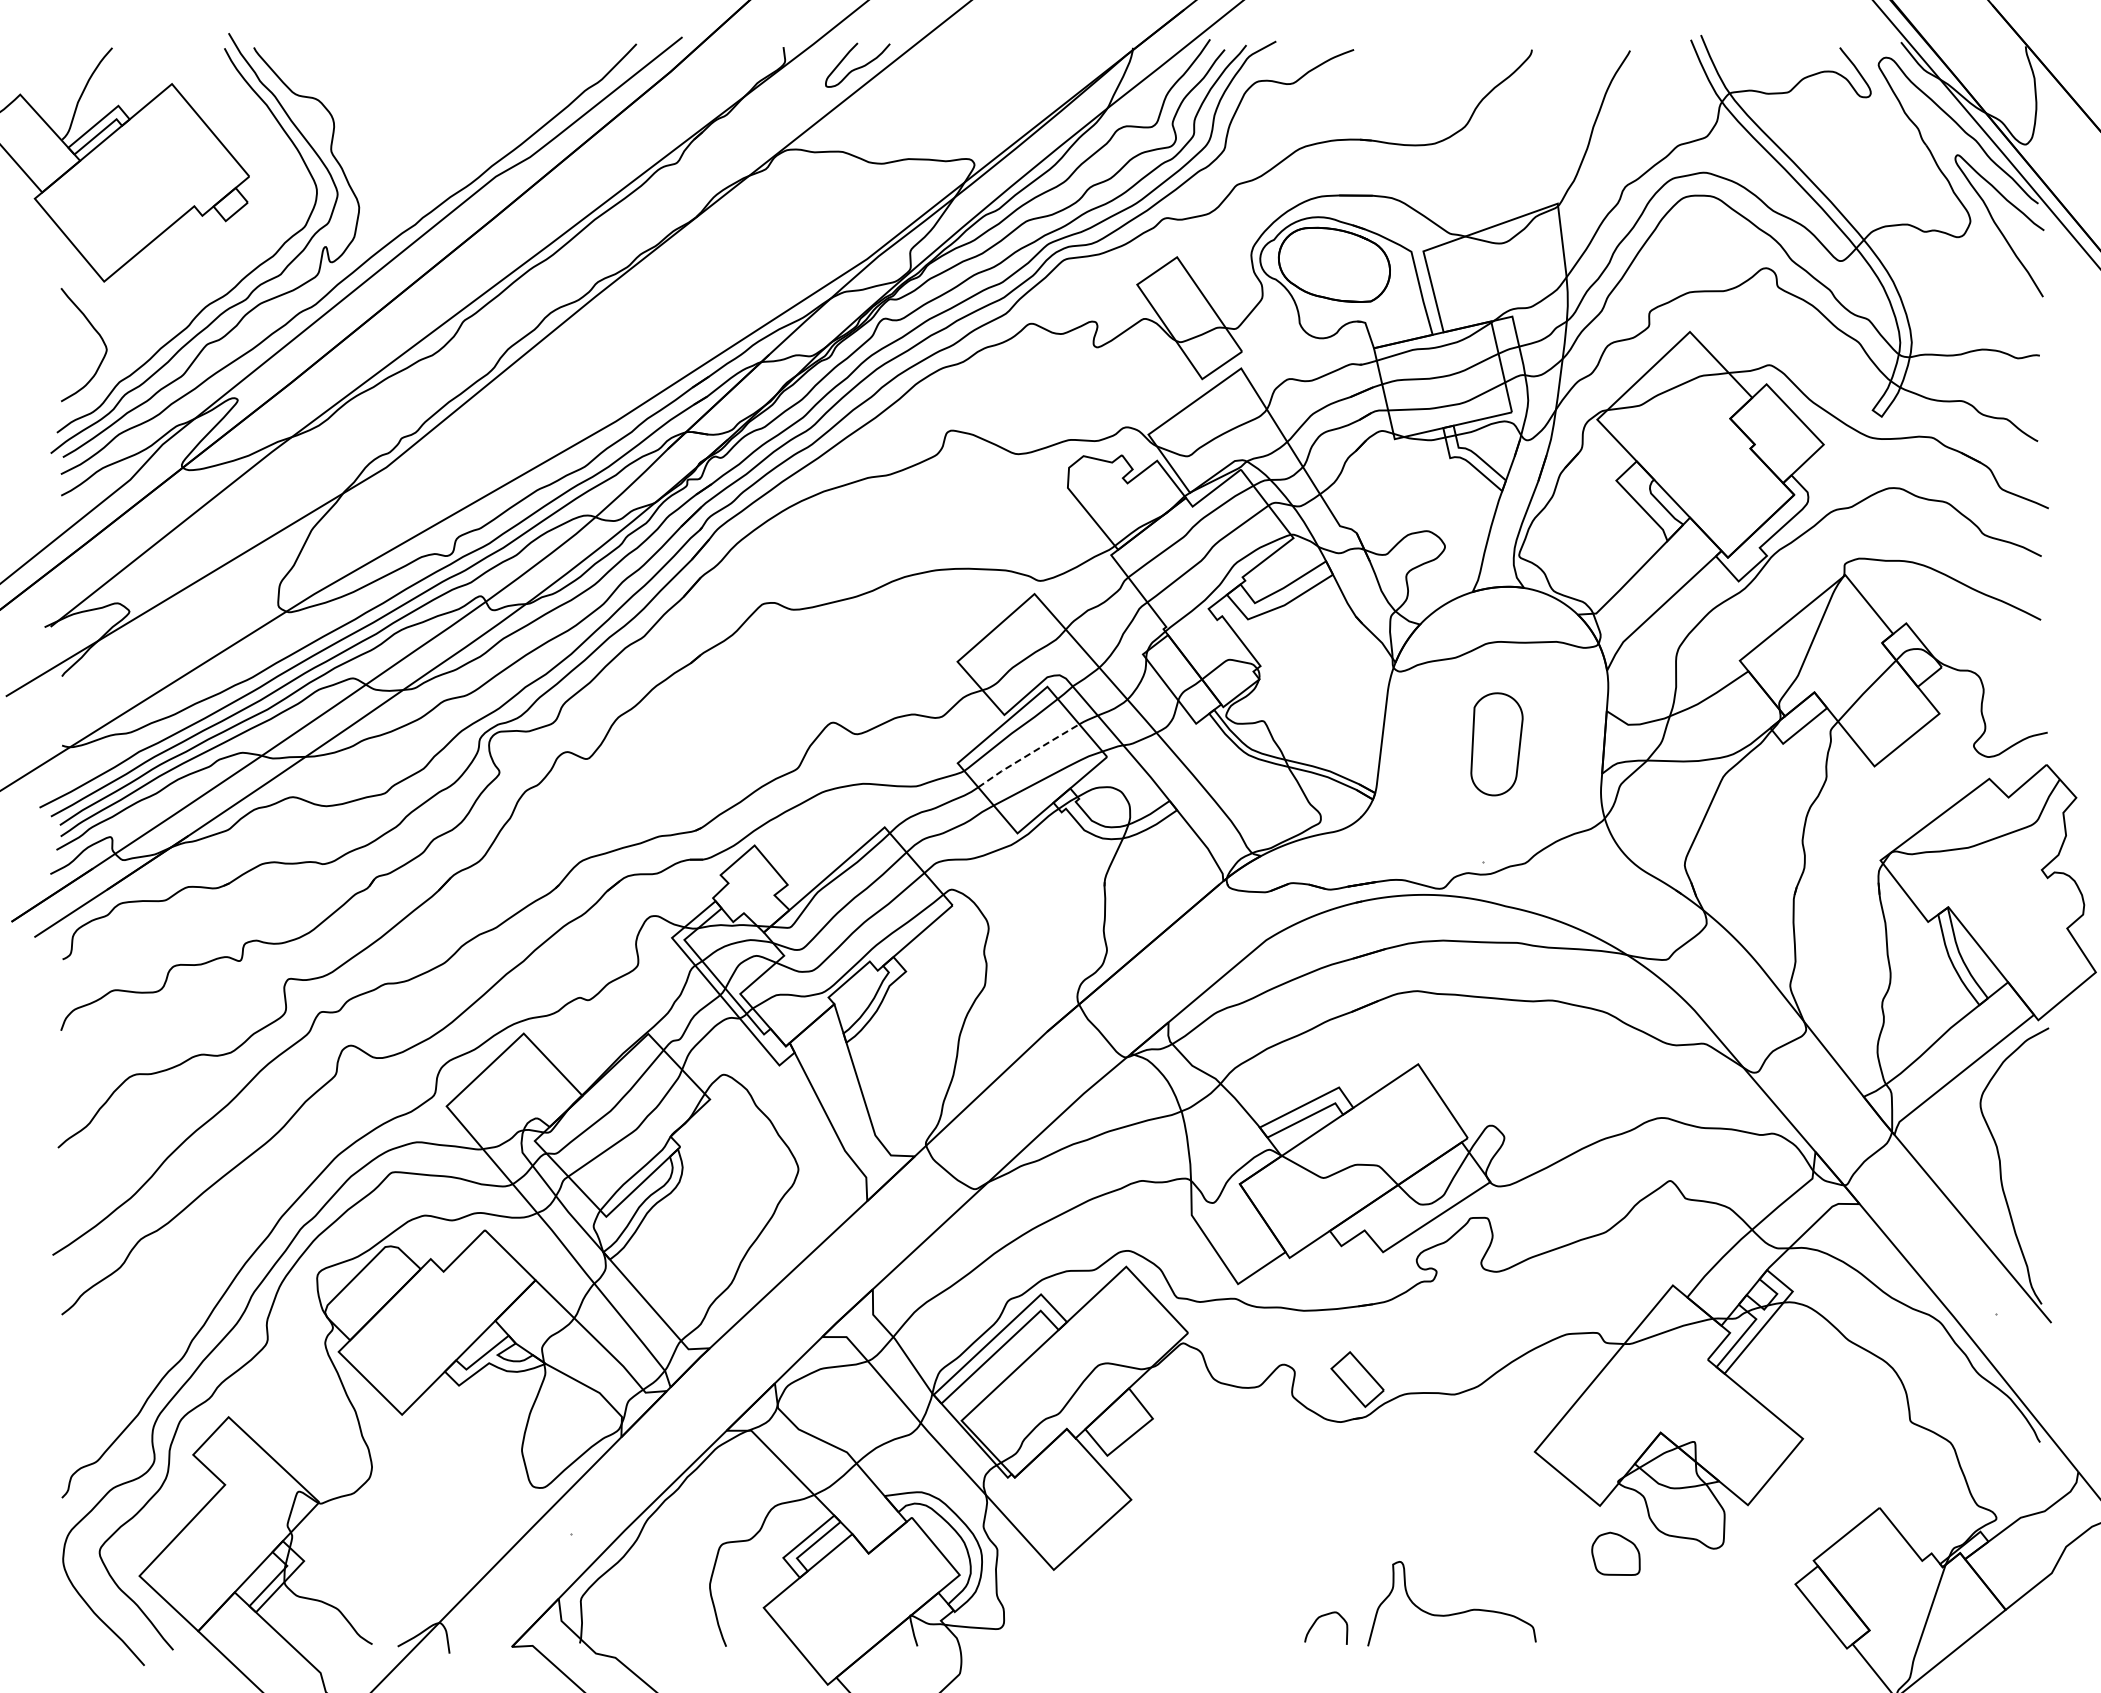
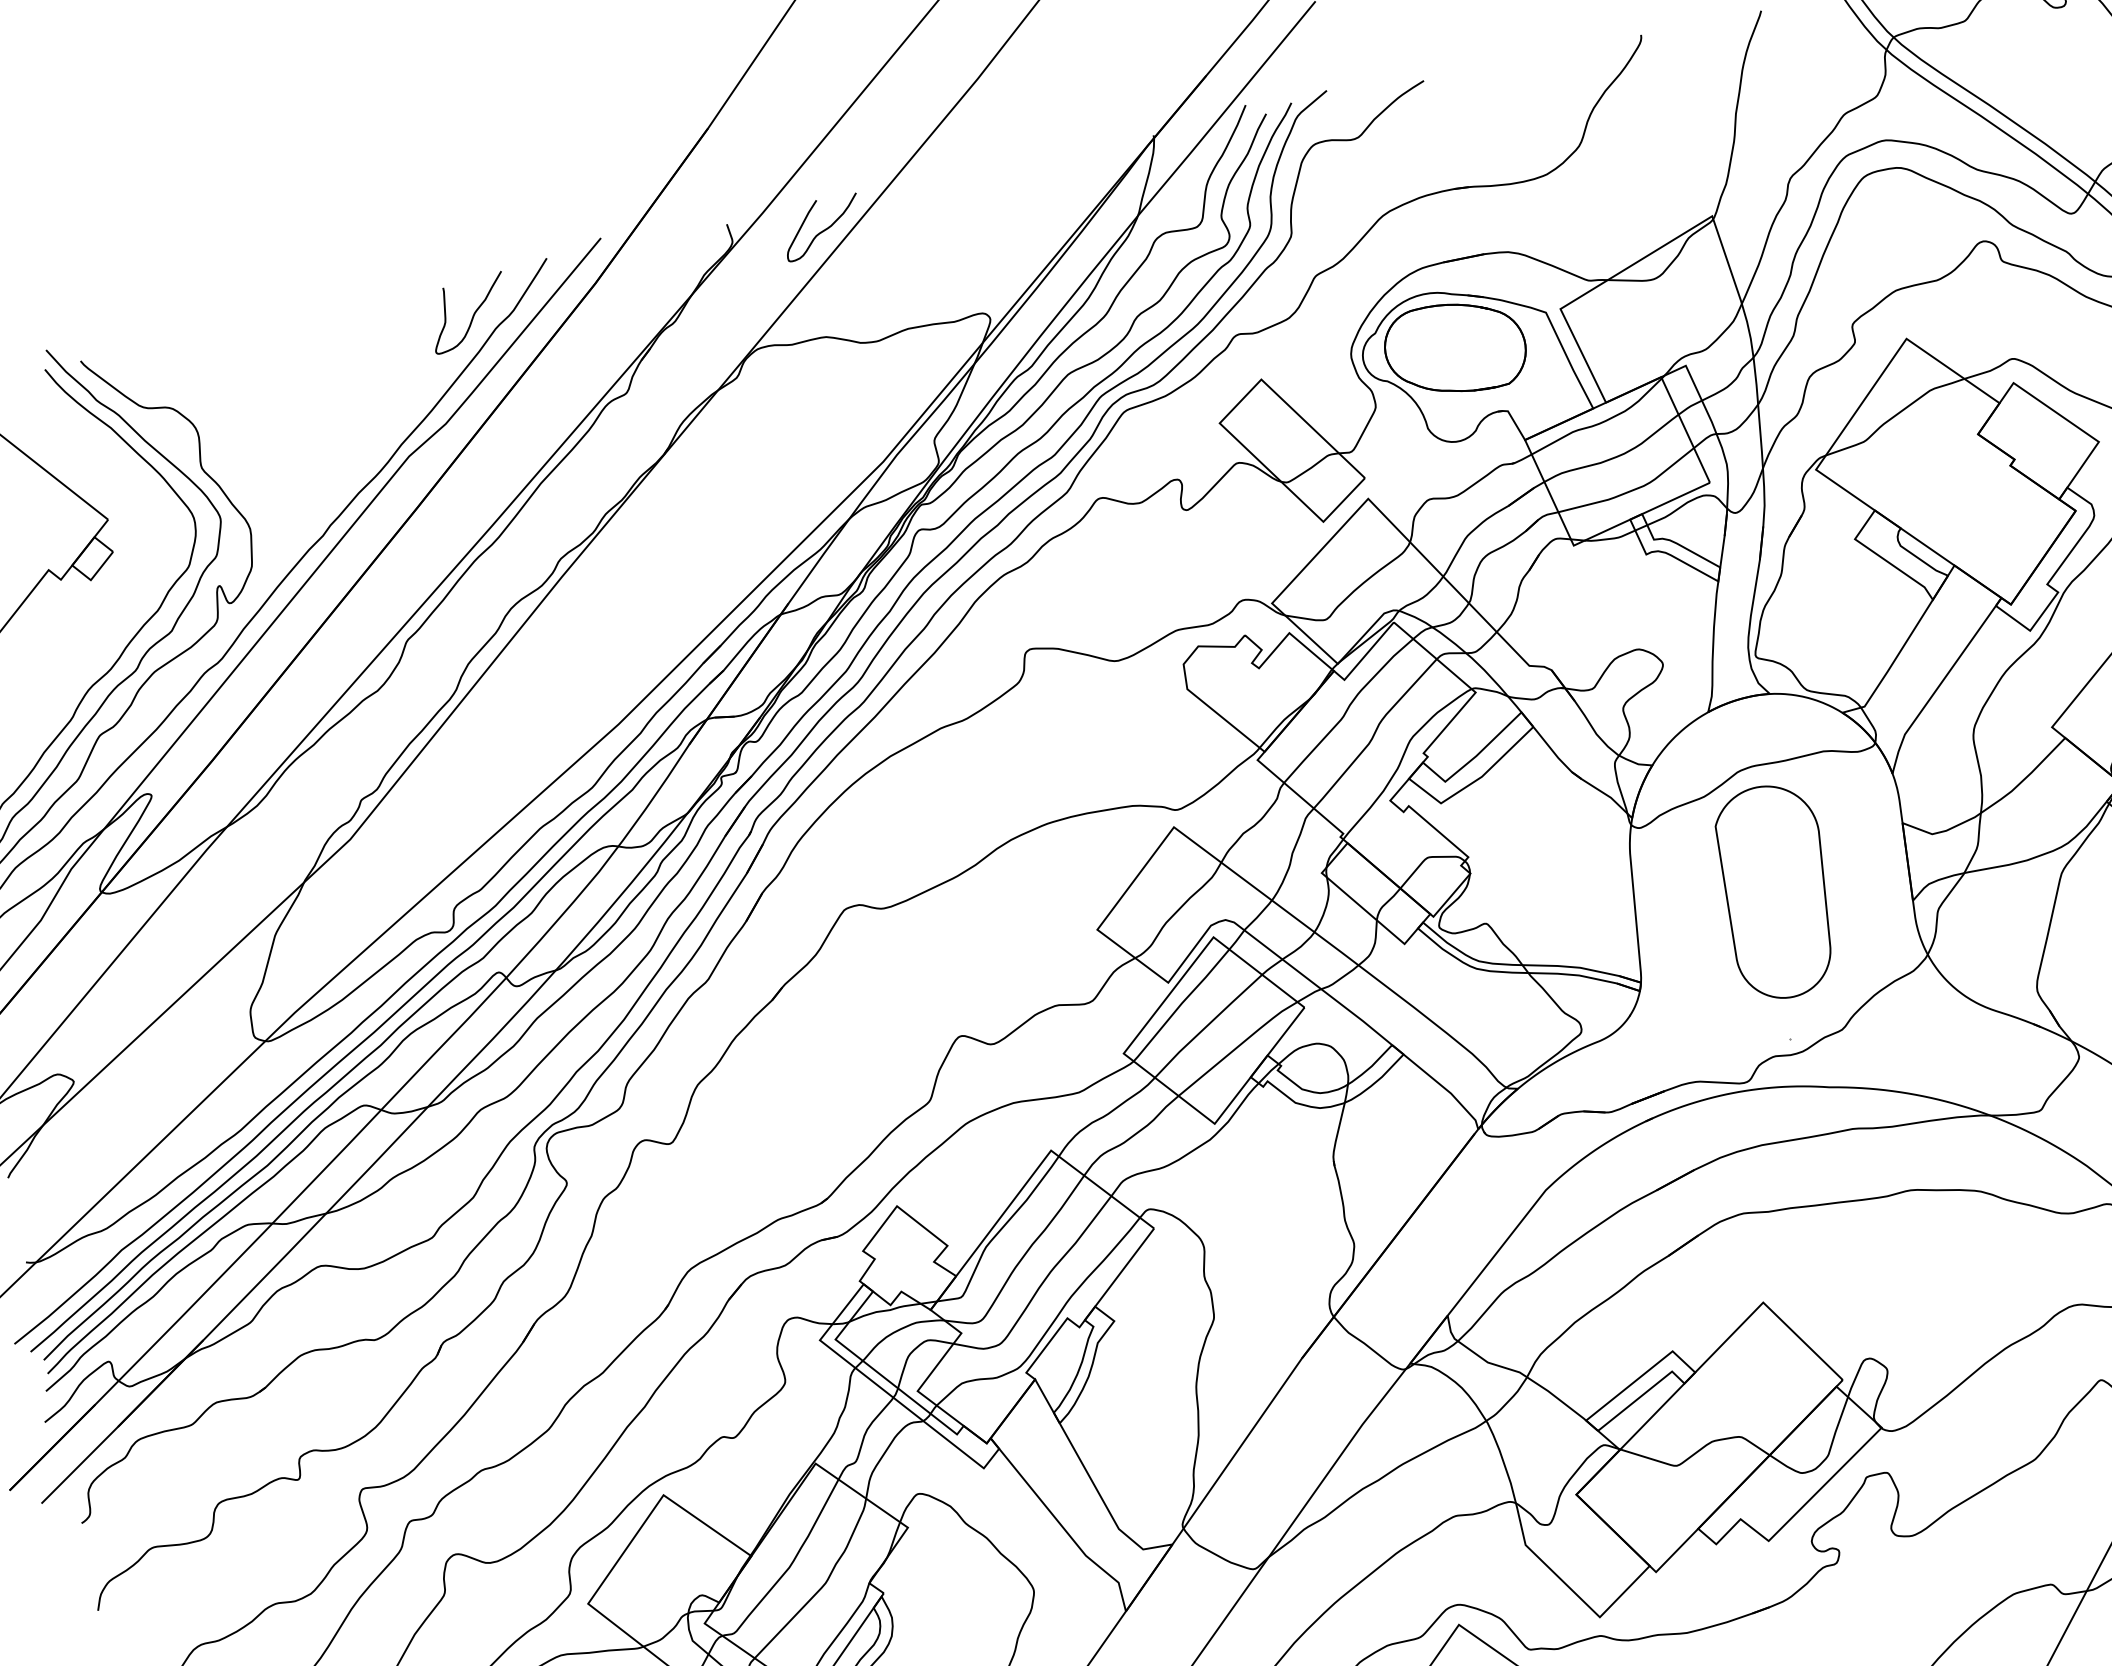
curve: (568, 76) -> (471, 315), added
part: (1496, 744) -> (1776, 892), size x1.67
line: (1028, 754) -> (1207, 1024), dashed -> solid

